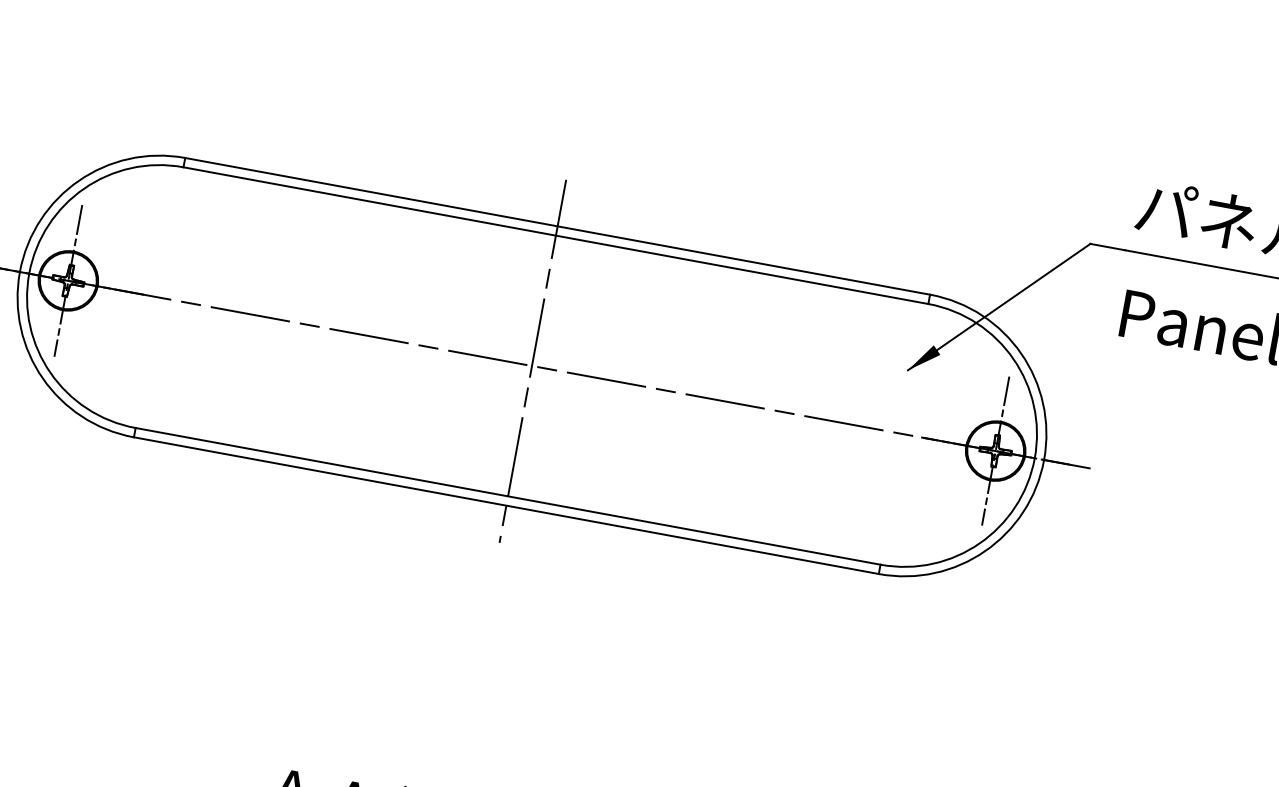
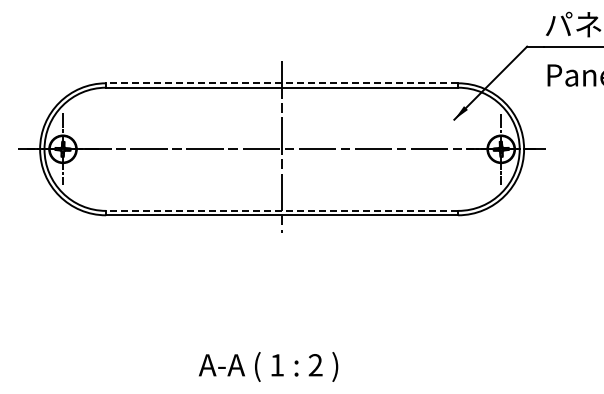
line: (558, 226) -> (282, 83), solid -> dashed
line: (509, 495) -> (282, 210), solid -> dashed

